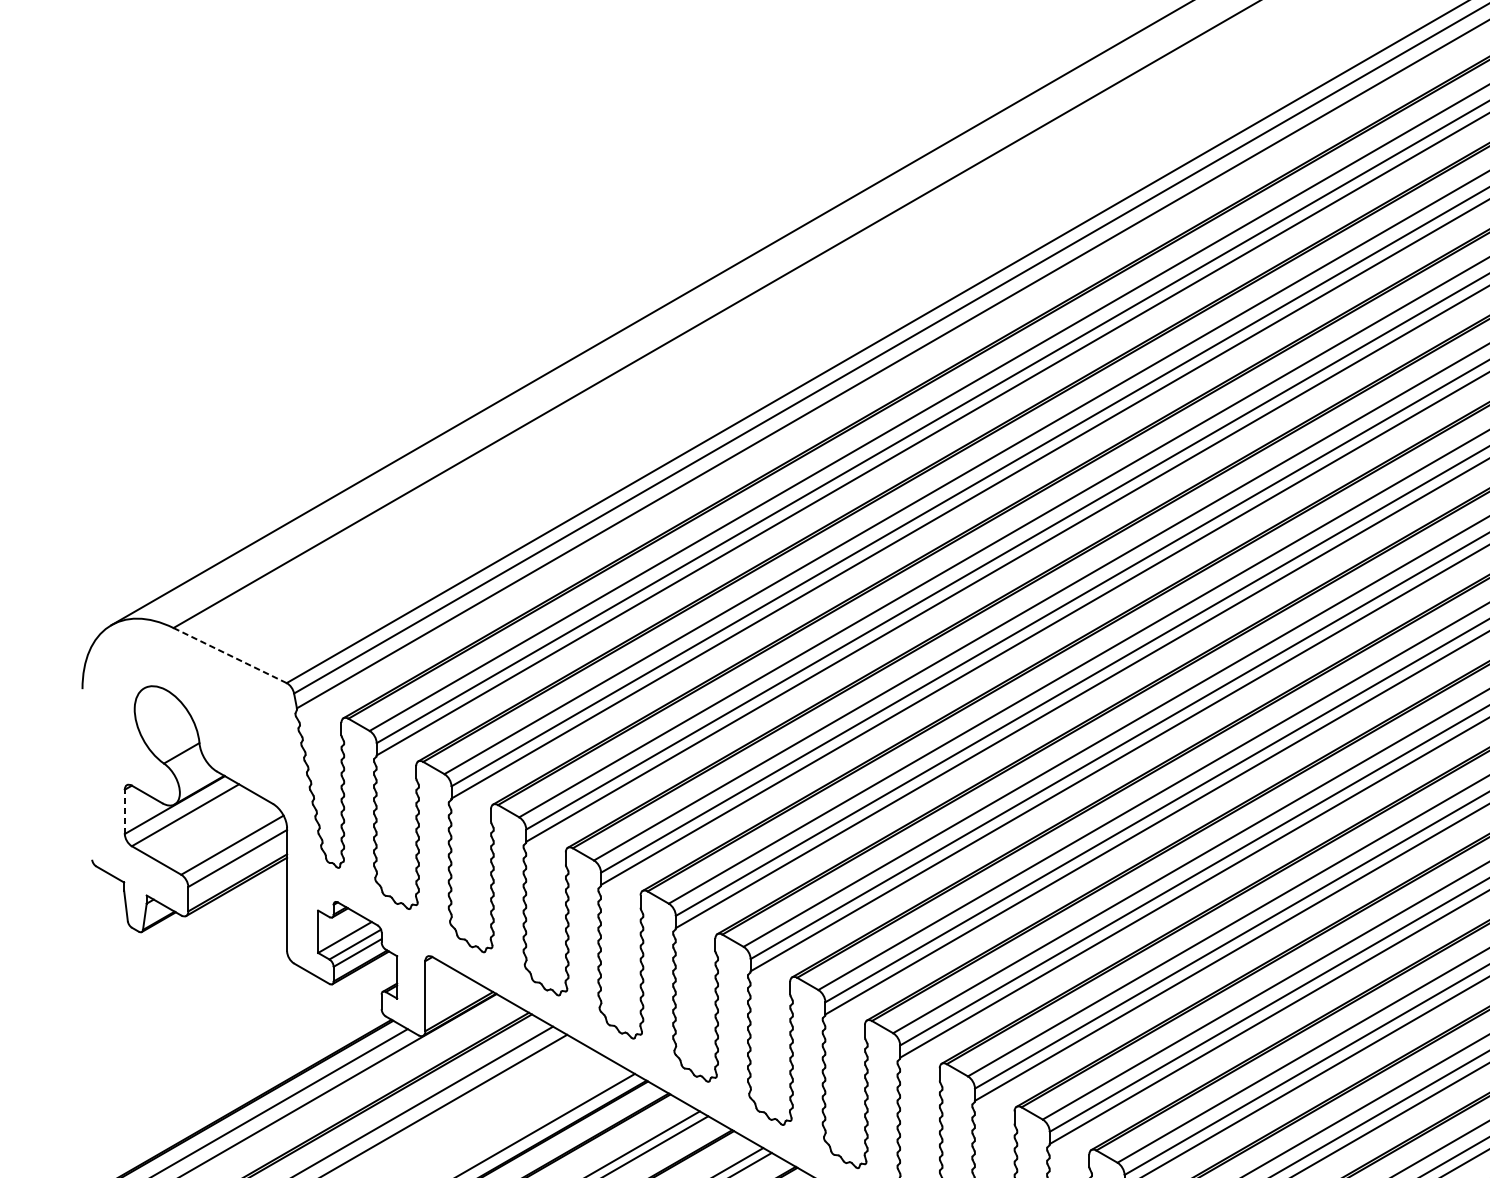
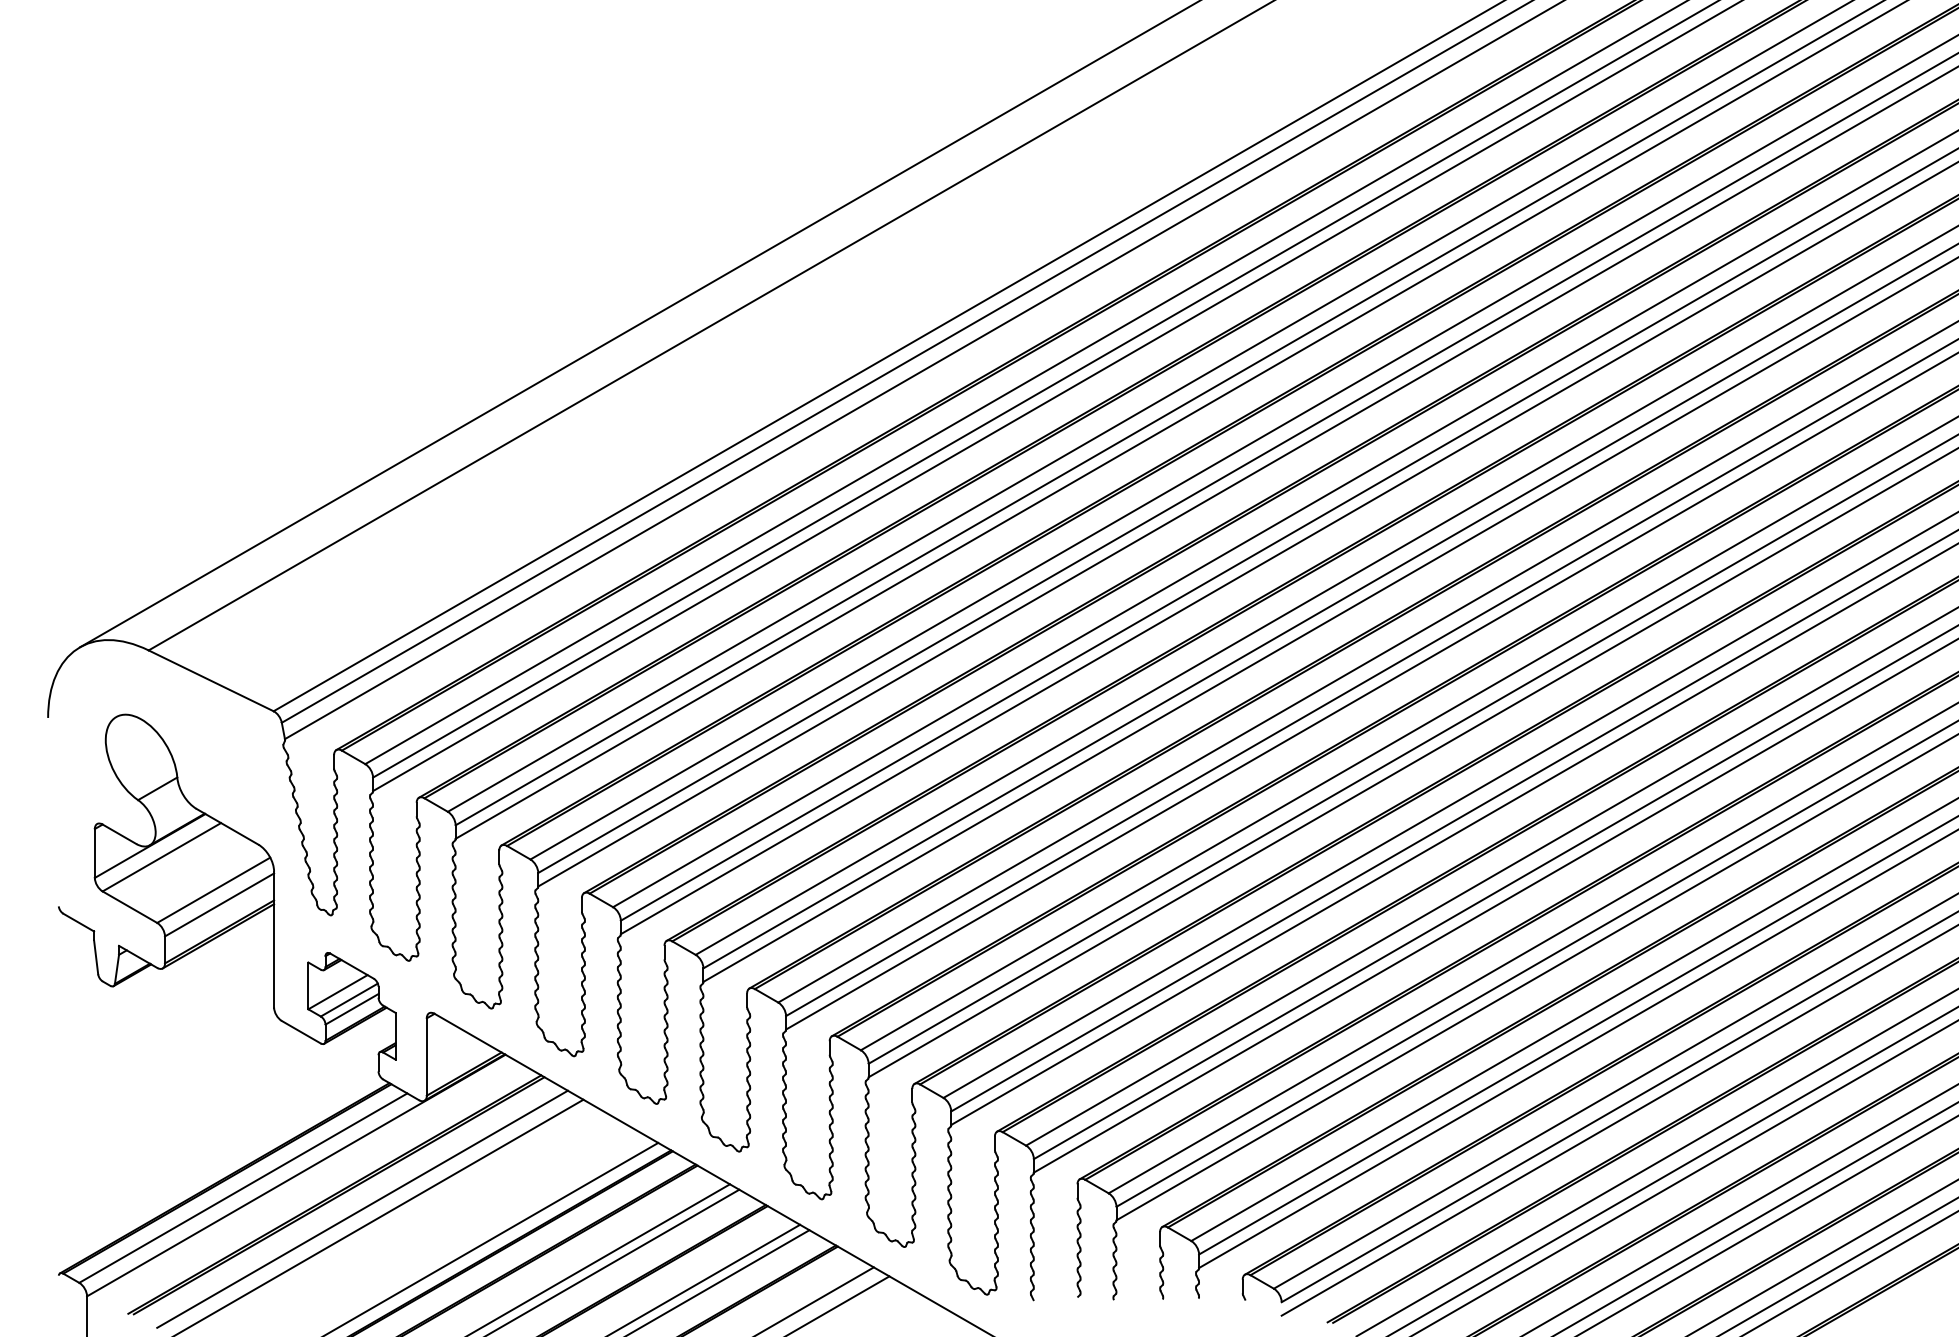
line: (229, 655) -> (210, 680), dashed -> solid
line: (124, 810) -> (94, 852), dashed -> solid

